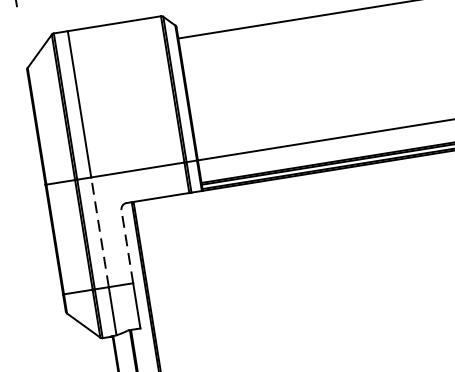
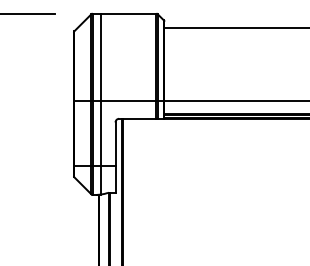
line: (100, 232) -> (101, 133), dashed -> solid
line: (127, 247) -> (115, 144), dashed -> solid

